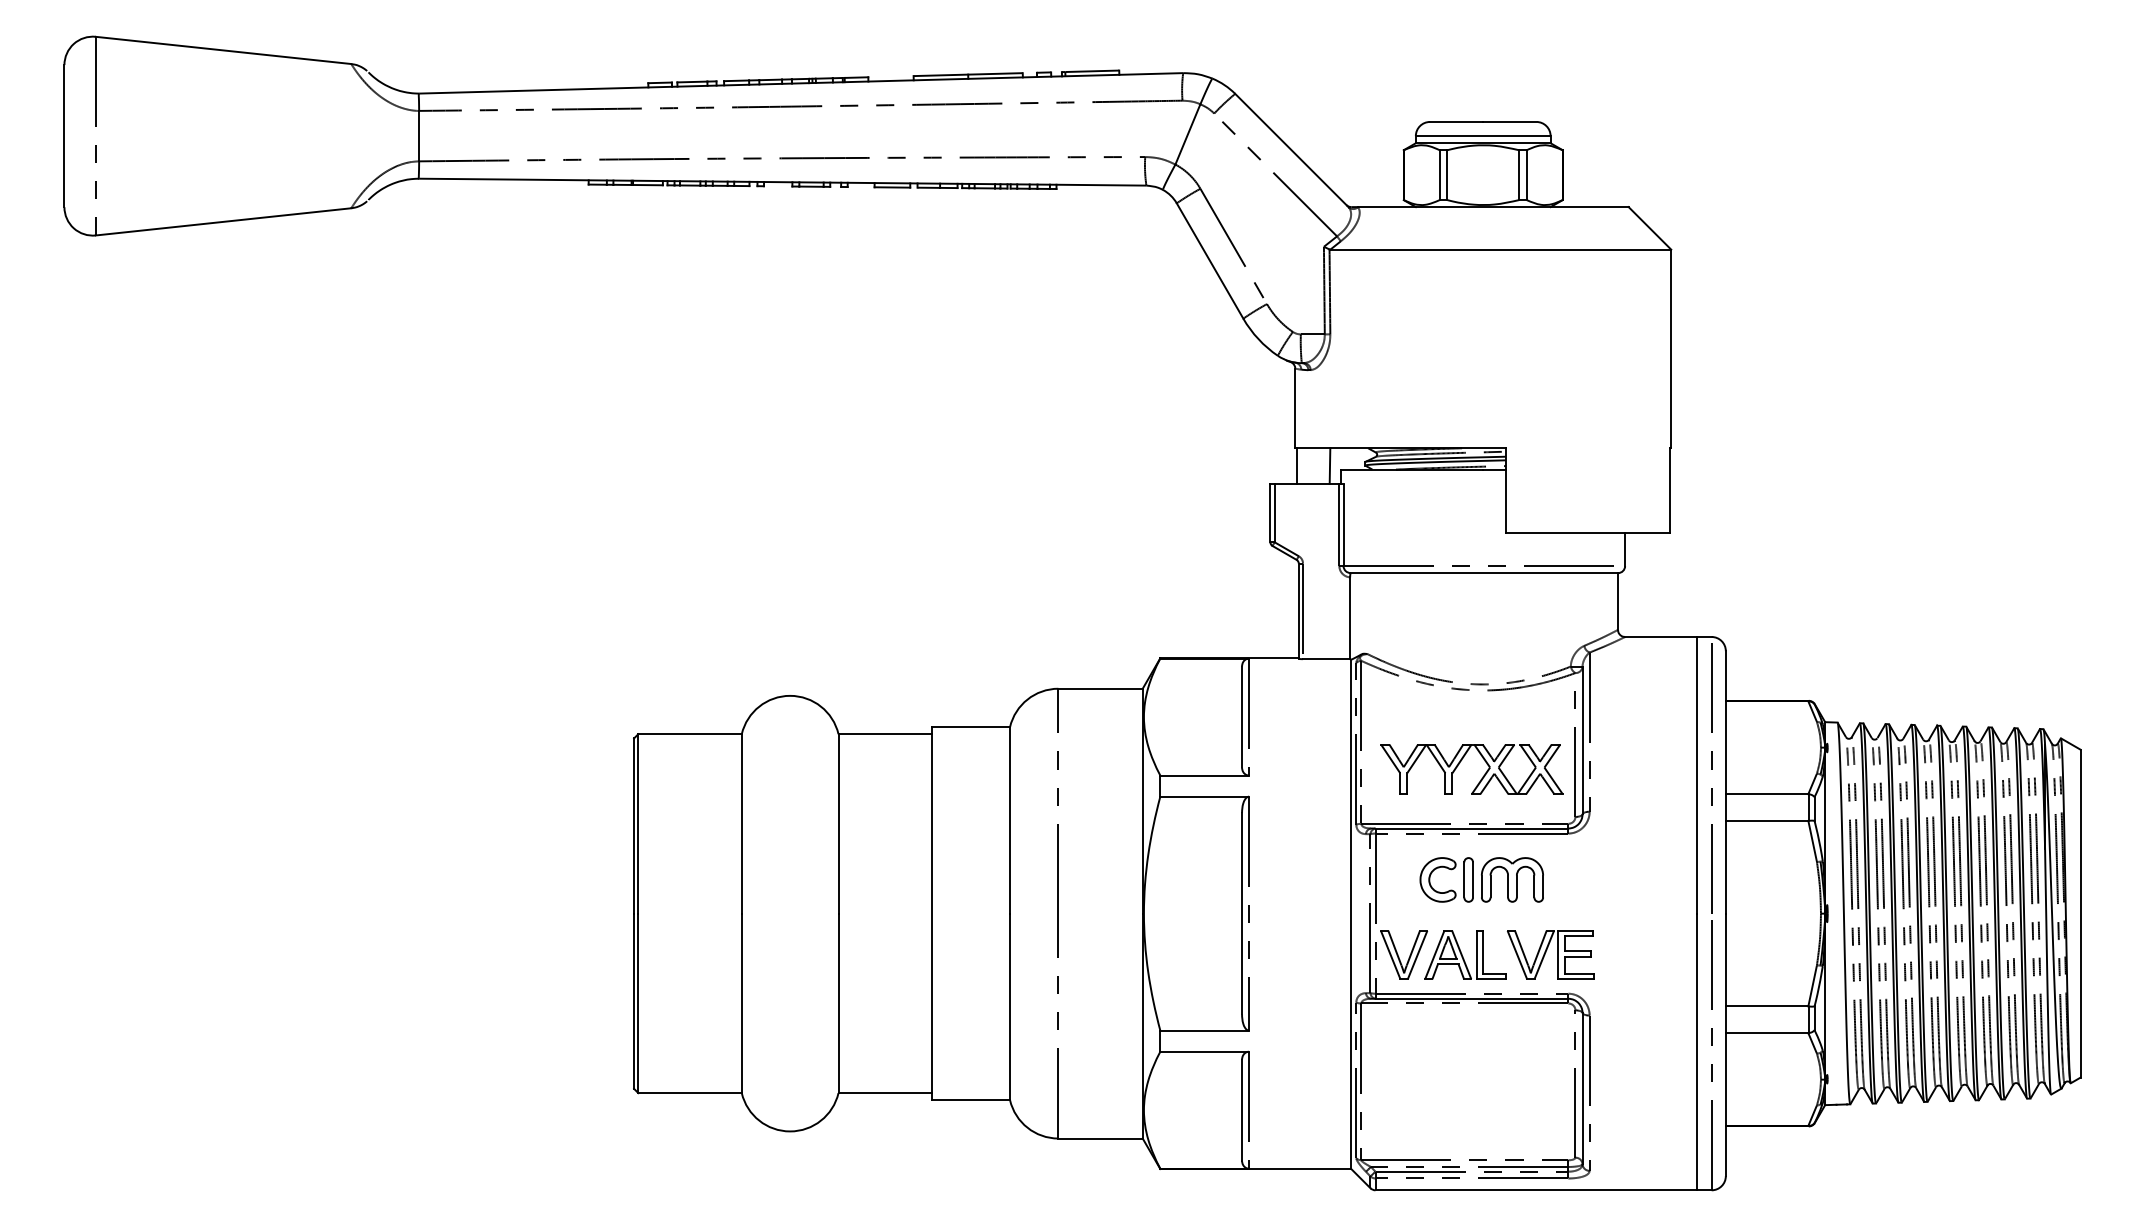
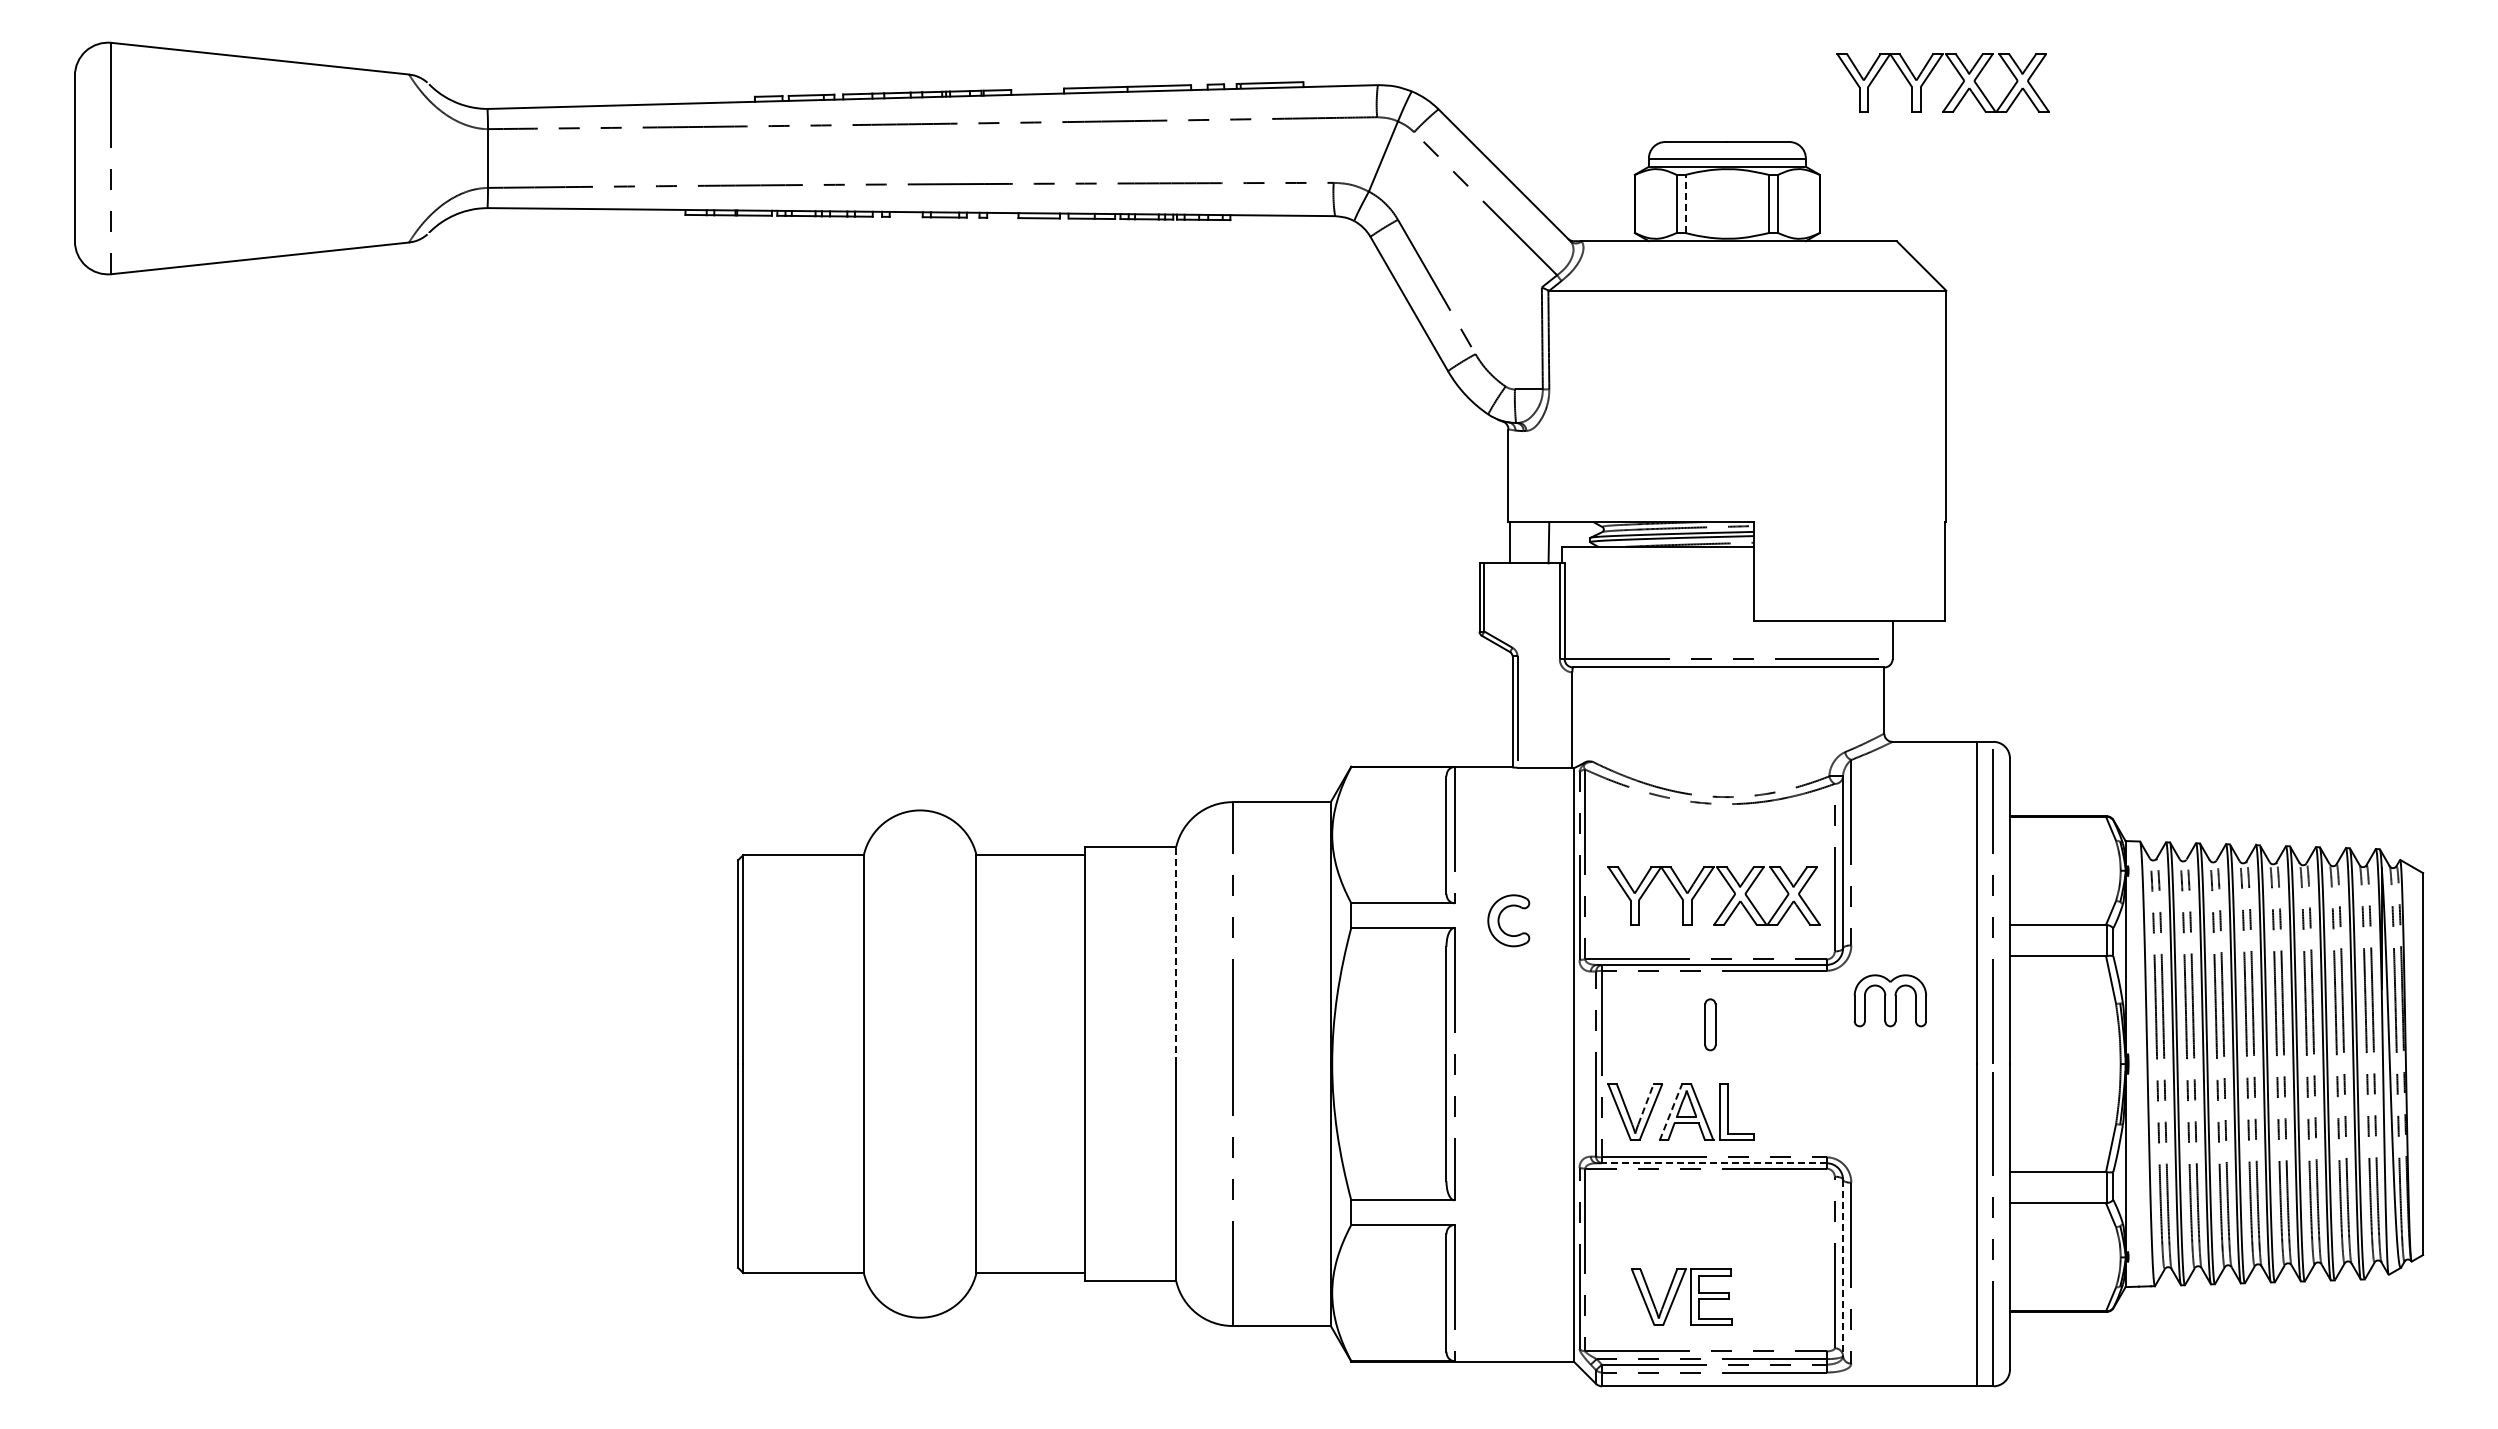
part: (1657, 63) -> (1930, 74), added
line: (1447, 174) -> (1685, 203), solid -> dashed
line: (1010, 820) -> (1176, 955), solid -> dashed
part: (1430, 876) -> (1500, 916), moved
part: (1511, 879) -> (1889, 1000), moved
line: (1413, 947) -> (1646, 1103), solid -> dashed
line: (1435, 954) -> (1671, 1111), solid -> dashed
part: (1550, 954) -> (1681, 1296), moved
line: (1471, 999) -> (1713, 1163), solid -> dashed
line: (1582, 1089) -> (1843, 1268), solid -> dashed

